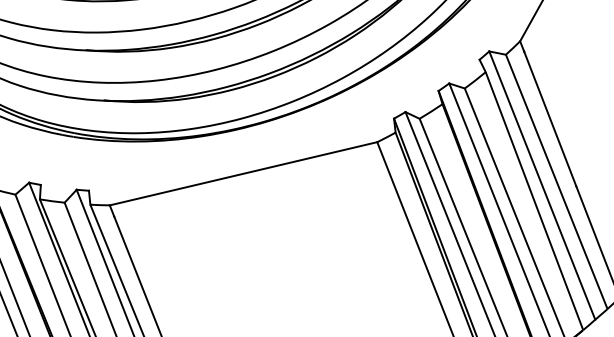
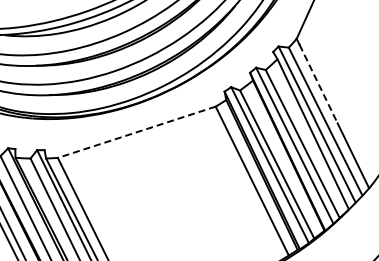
line: (549, 119) -> (318, 84), solid -> dashed
line: (243, 174) -> (136, 132), solid -> dashed

